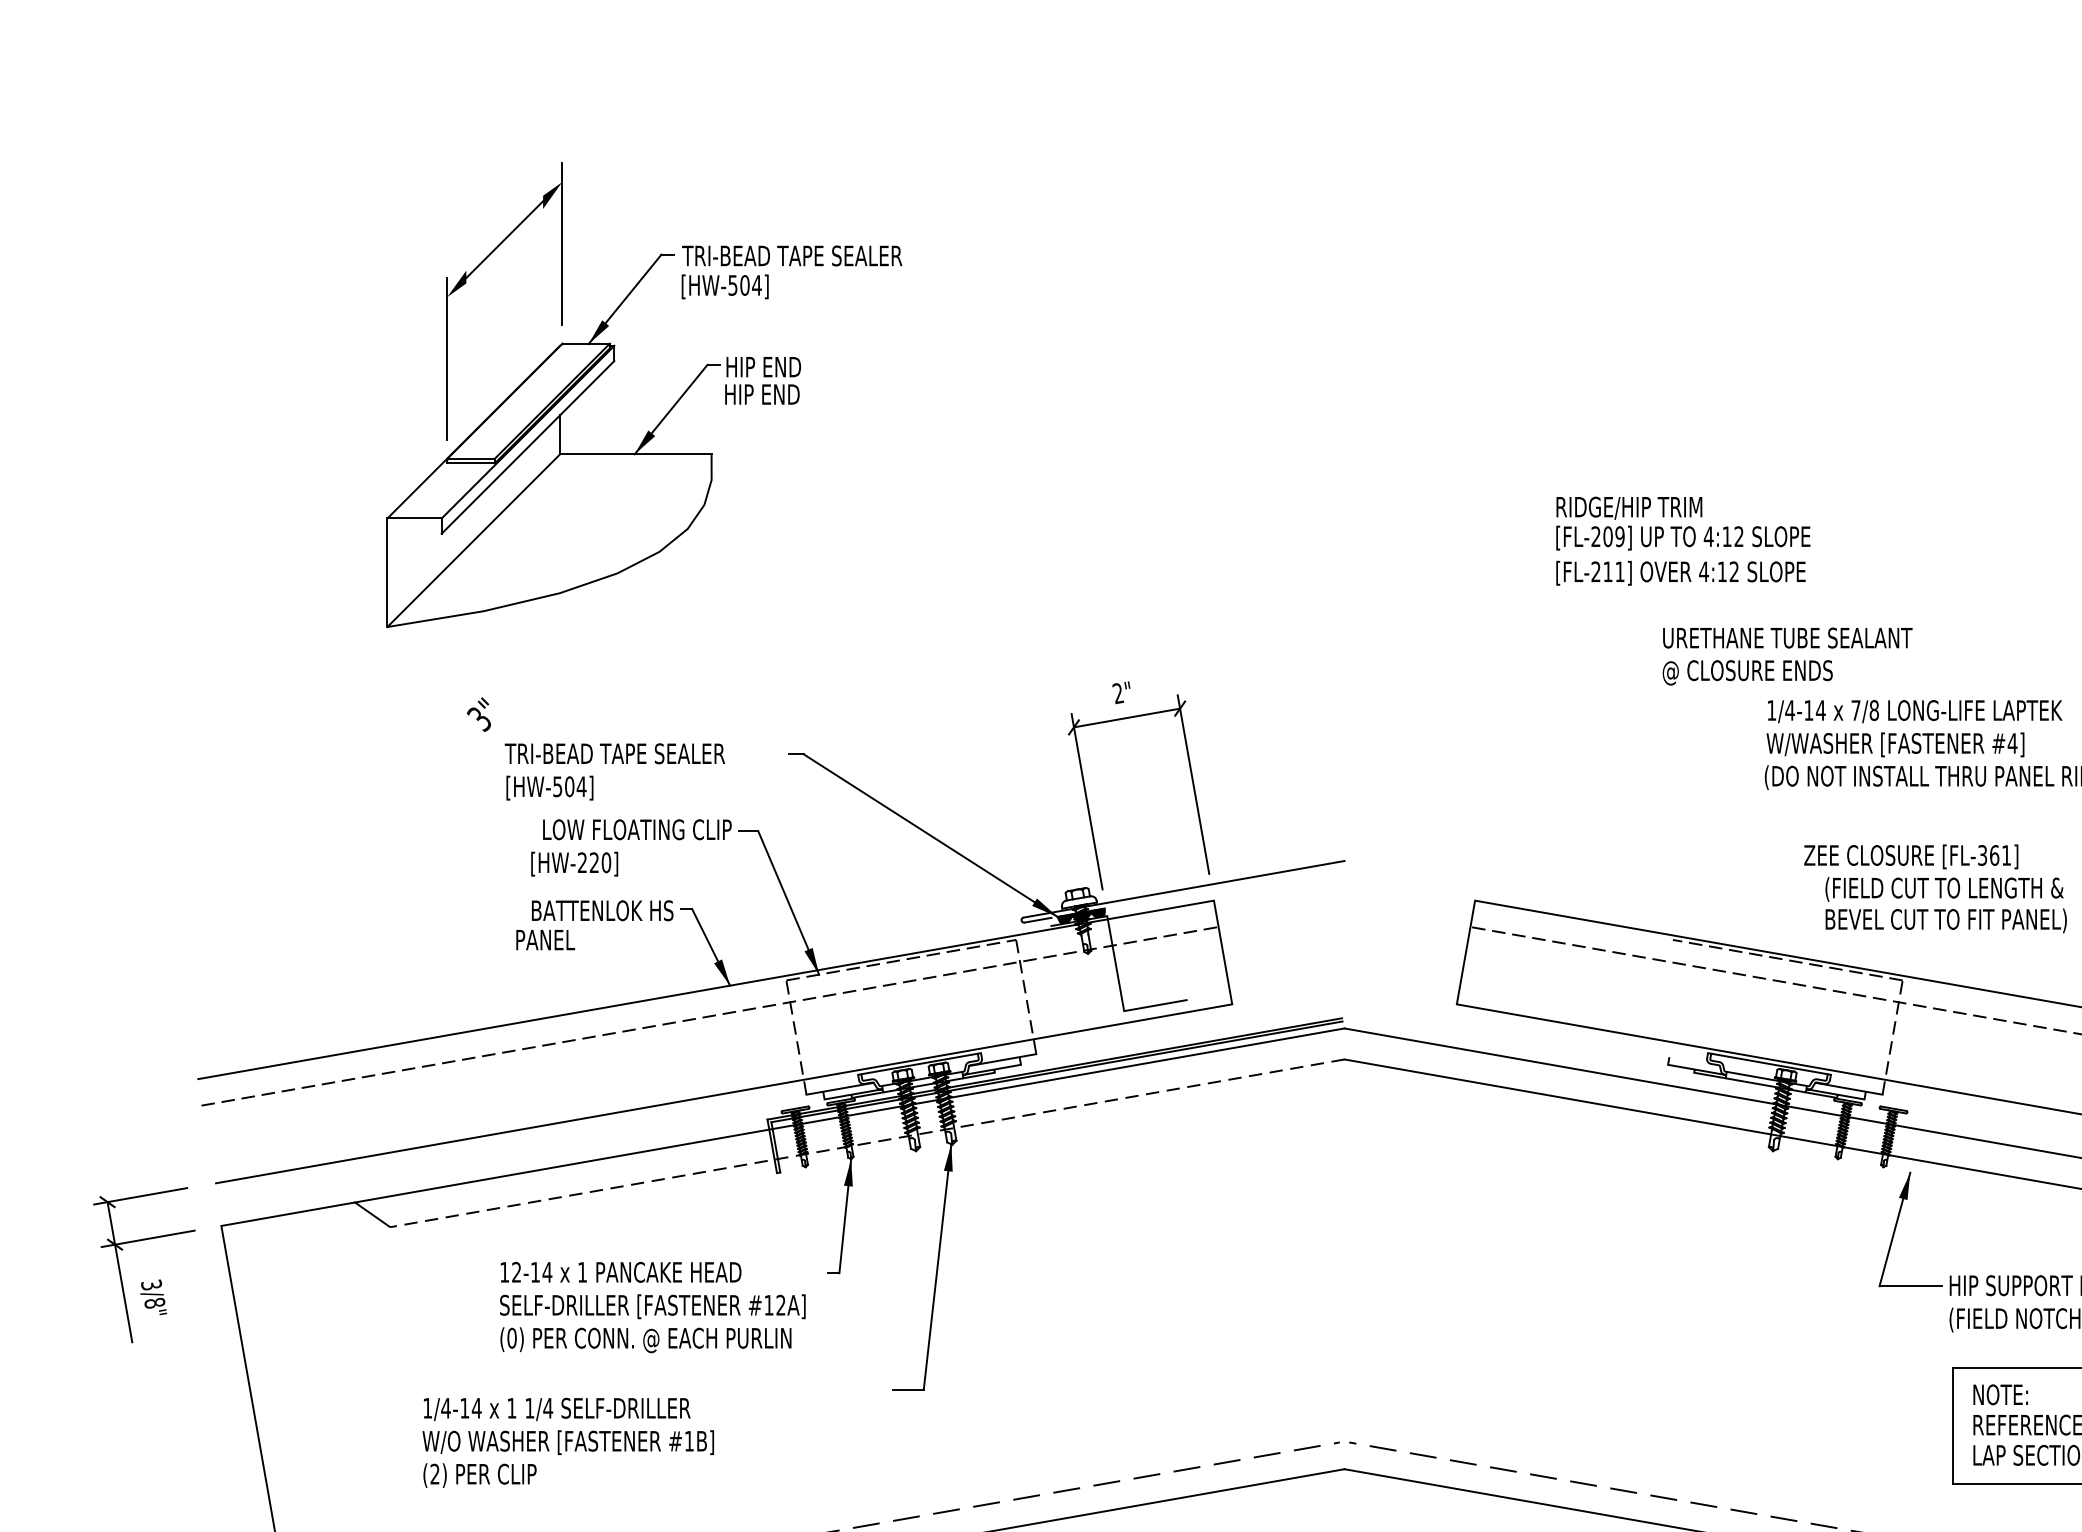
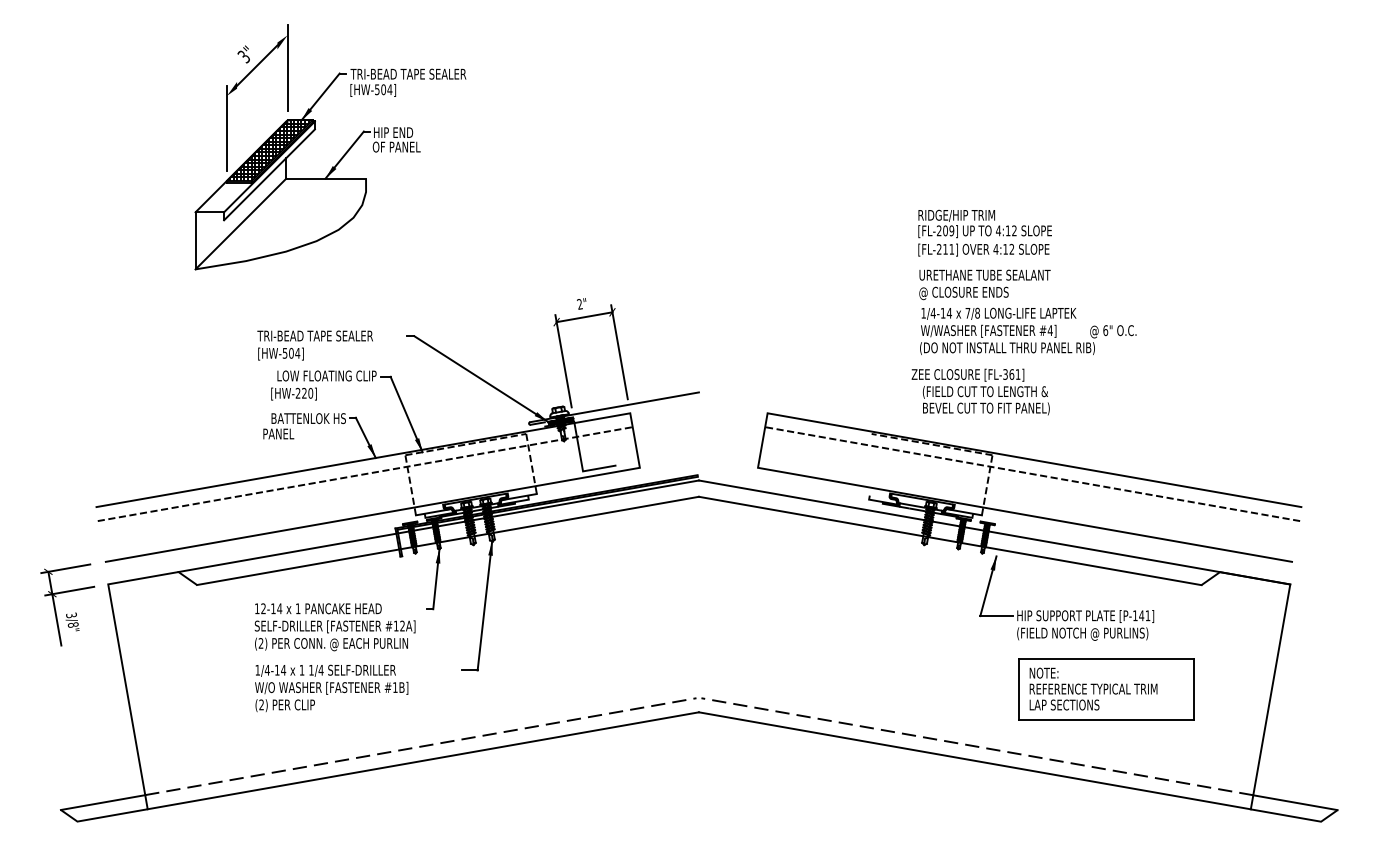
text: (769, 393) -> (396, 146), HIP END -> OF PANEL
hatch: (531, 400) -> (271, 150), added
text: (1682, 539) -> (984, 232), moved
text: (1786, 655) -> (984, 284), moved
text: (478, 714) -> (243, 54), moved
text: (1935, 887) -> (980, 391), moved
line: (868, 1142) -> (448, 540), dashed -> solid
text: (510, 1338) -> (260, 643), (0) -> (2)
text: (567, 1442) -> (331, 688), moved

